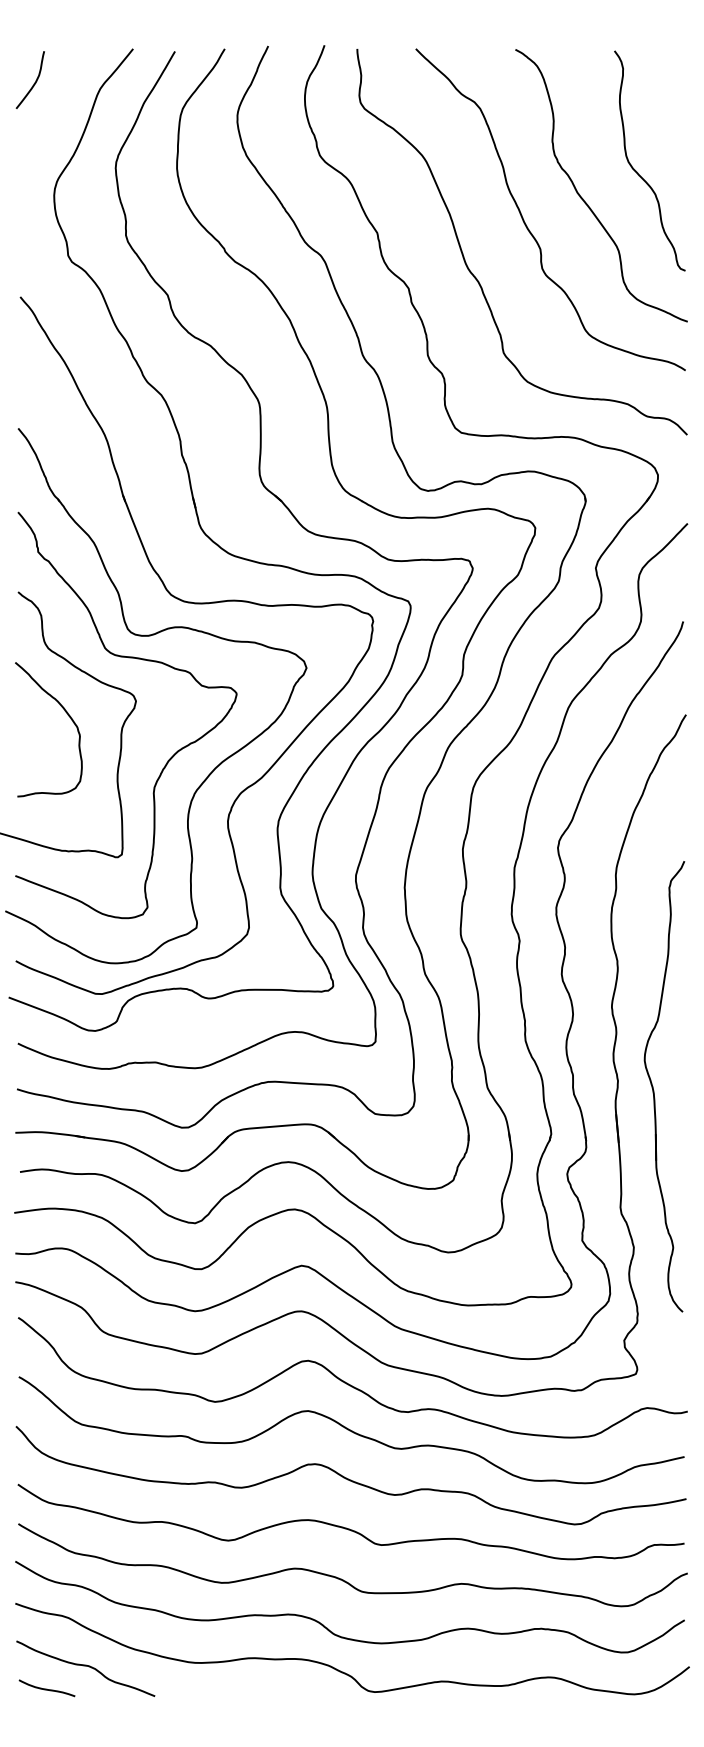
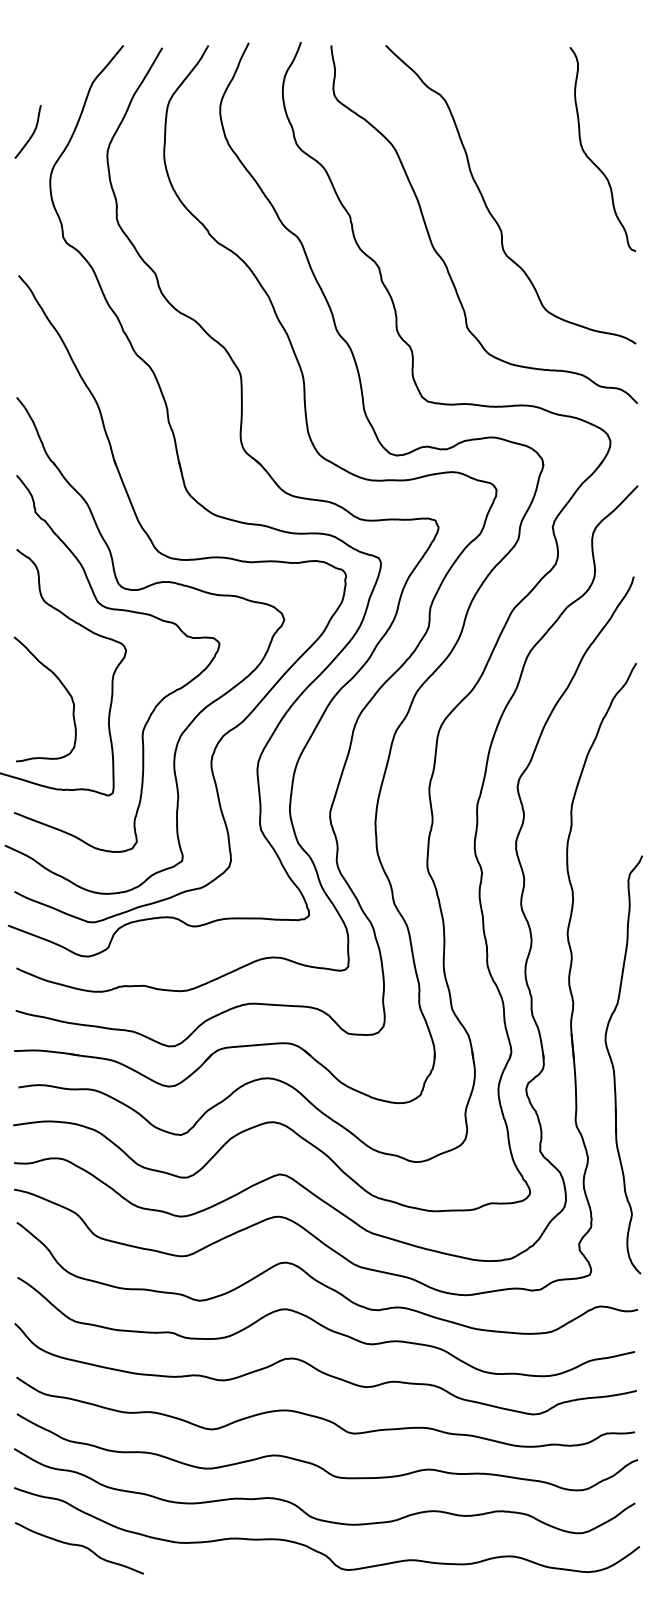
curve: (33, 83) -> (30, 135), moved
curve: (583, 198) -> (541, 184), removed
curve: (67, 715) -> (62, 686), moved
part: (654, 1090) -> (614, 1068), moved
curve: (46, 1688) -> (43, 1566), removed

